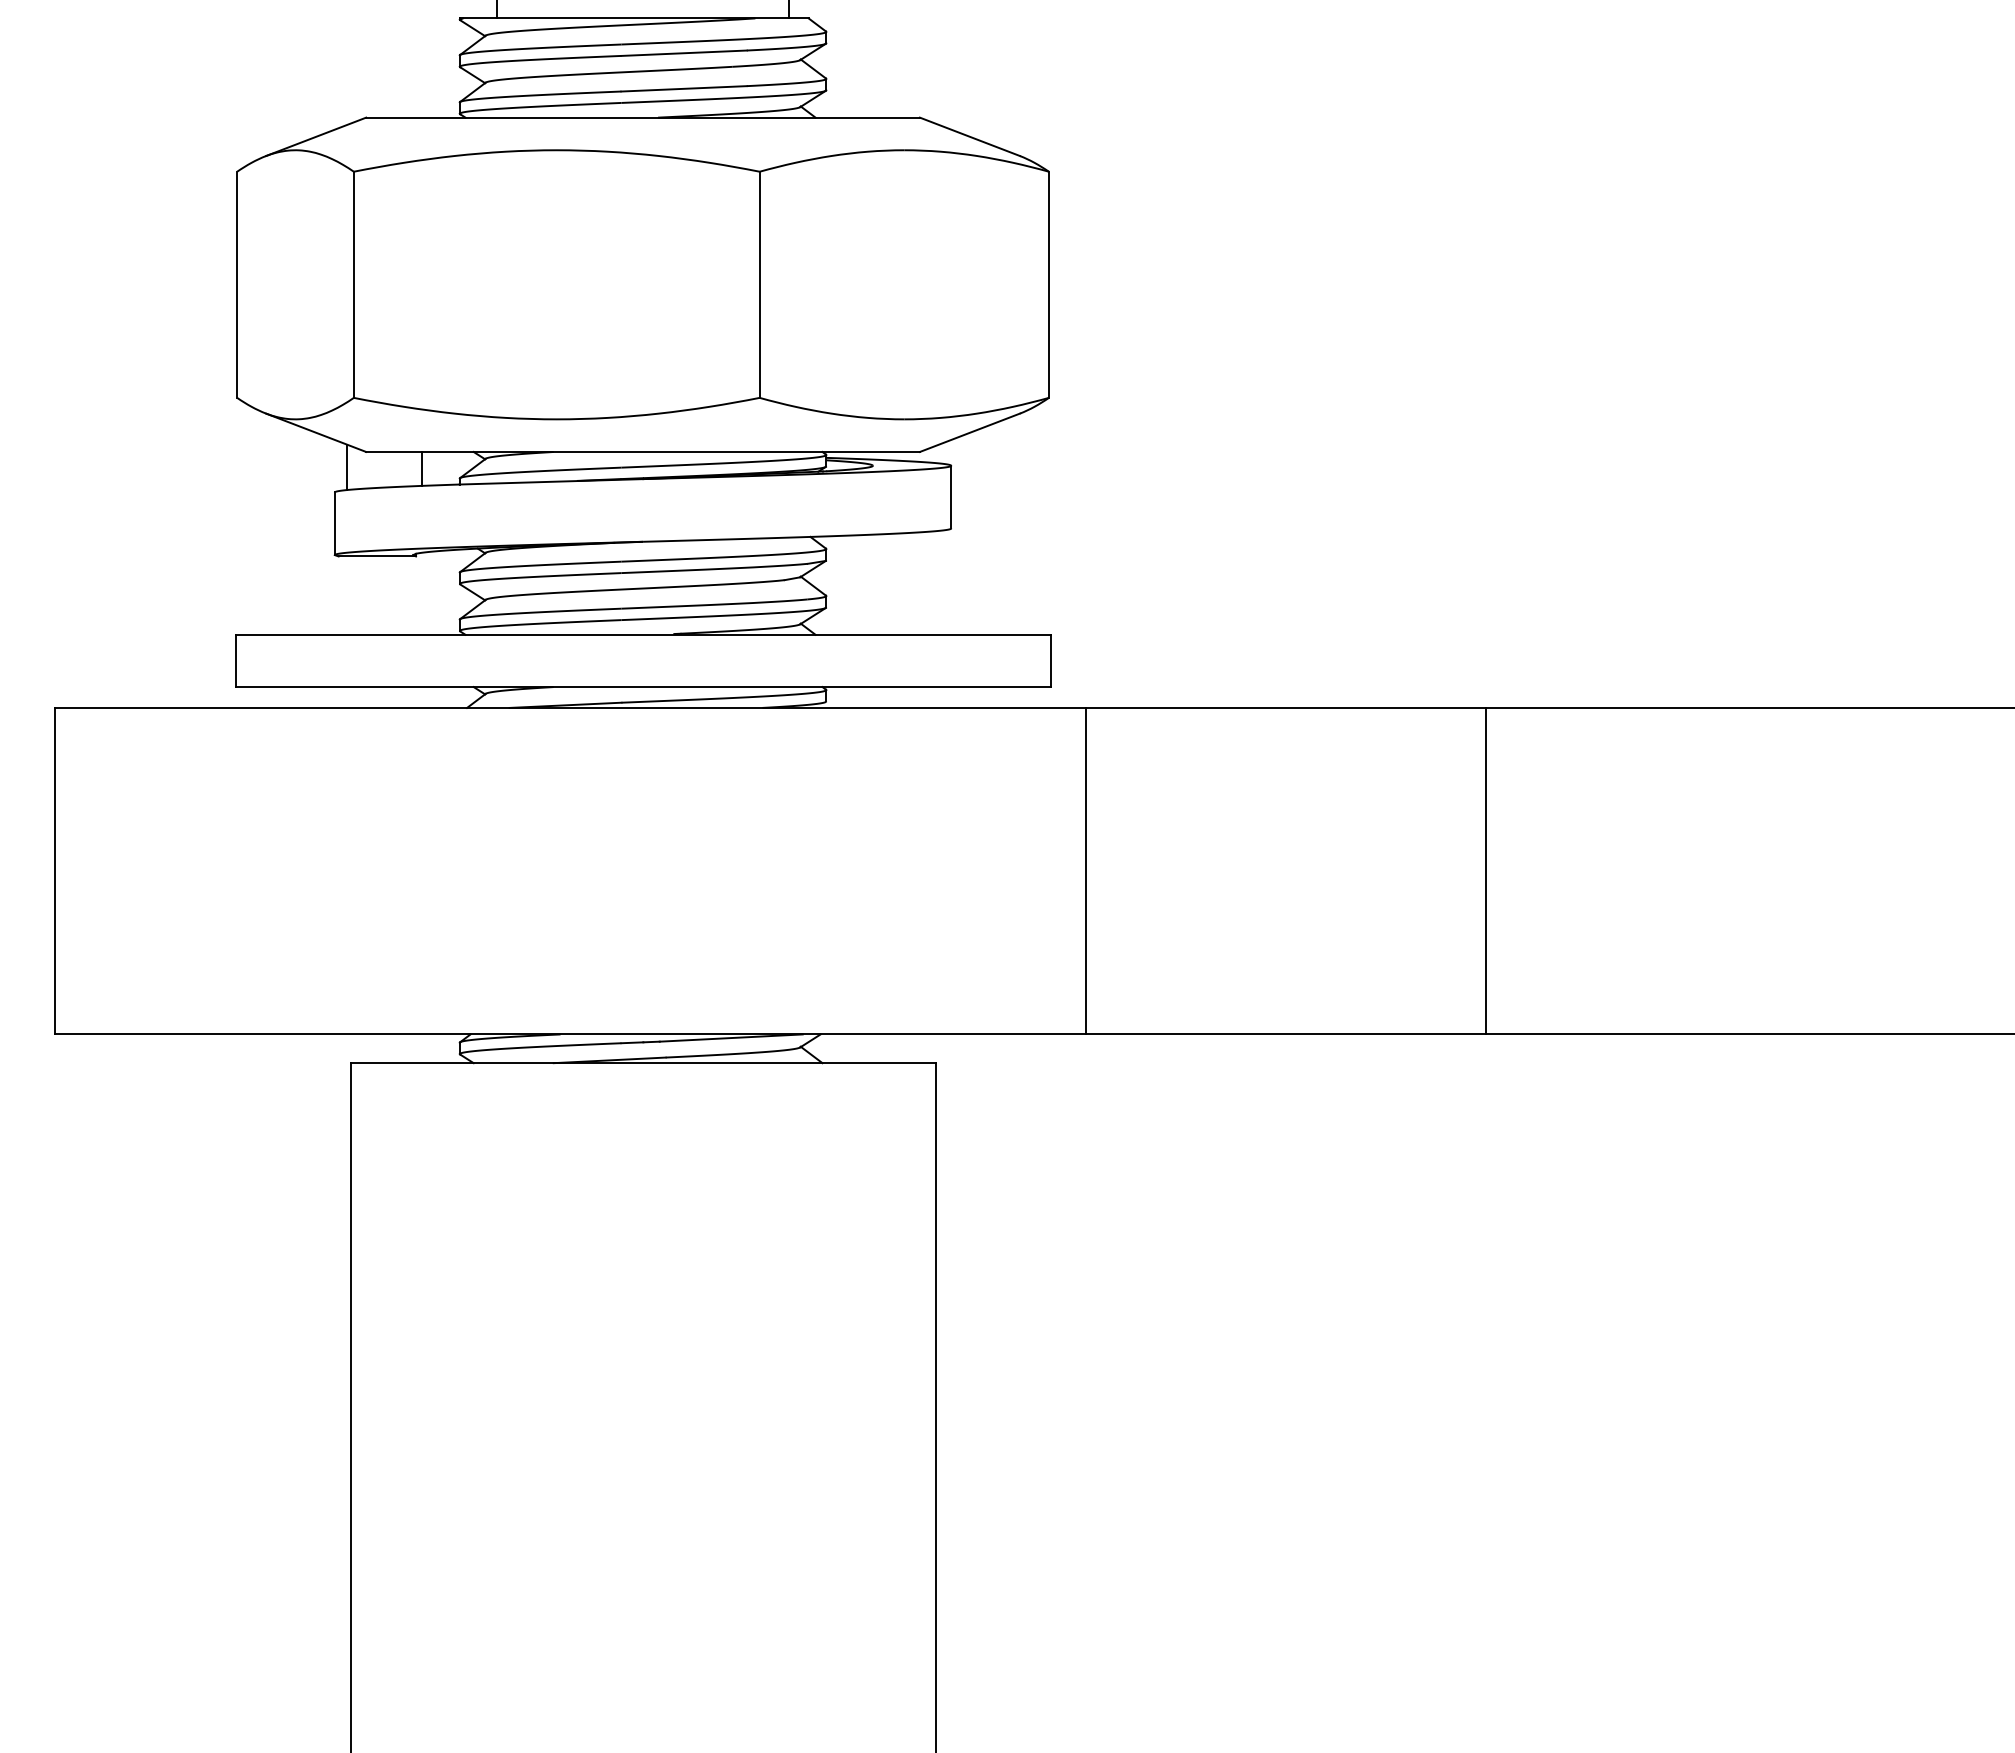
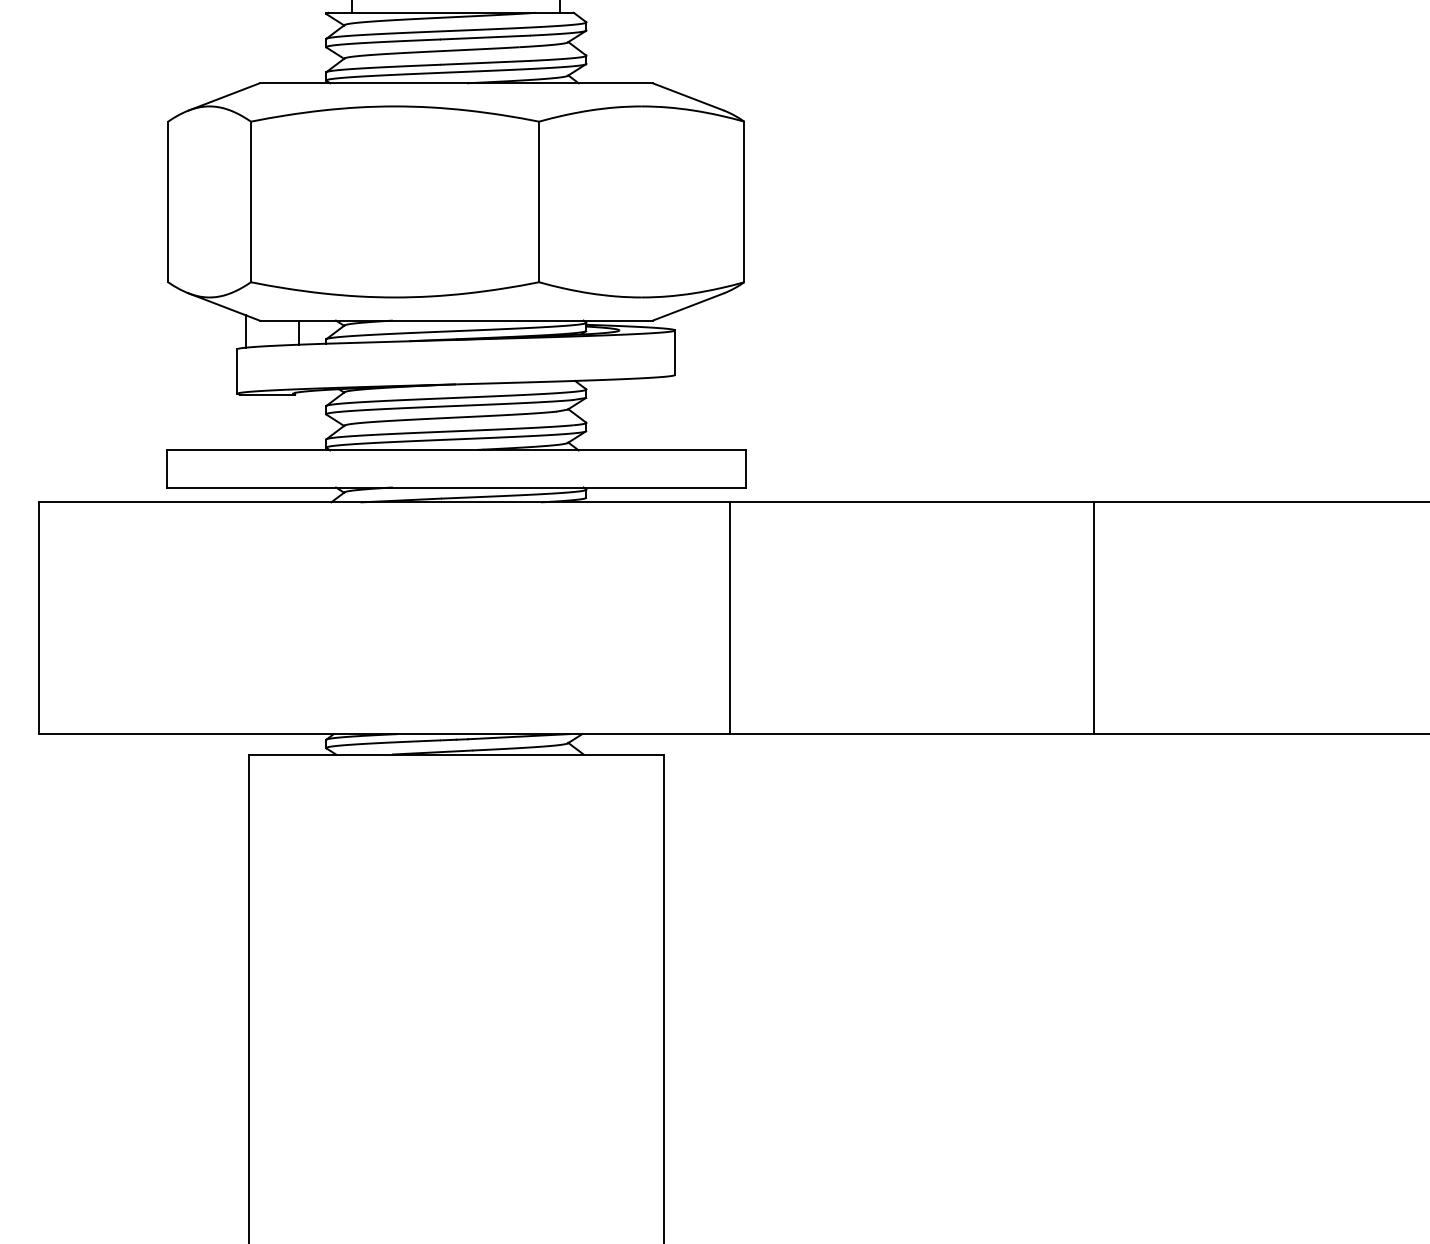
line: (1086, 870) -> (729, 617), moved
line: (1485, 870) -> (1093, 617), moved

